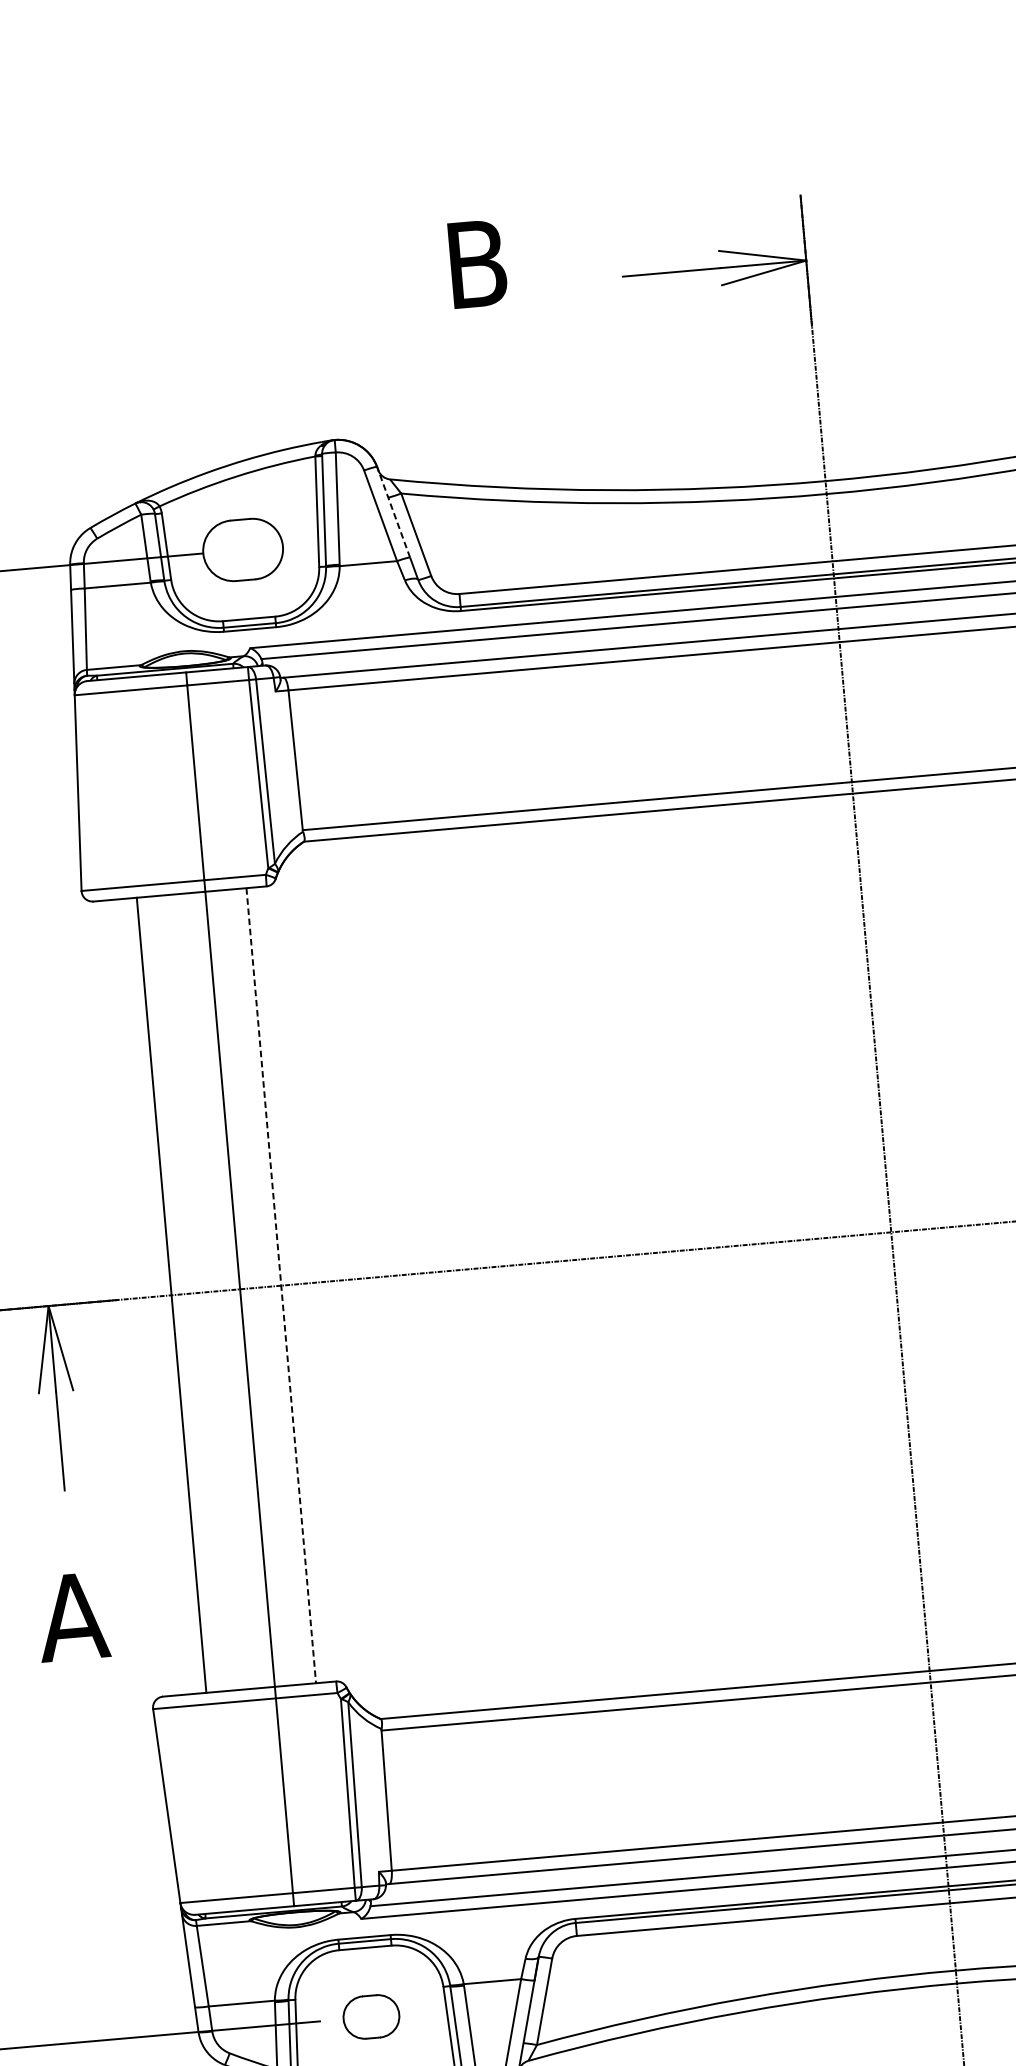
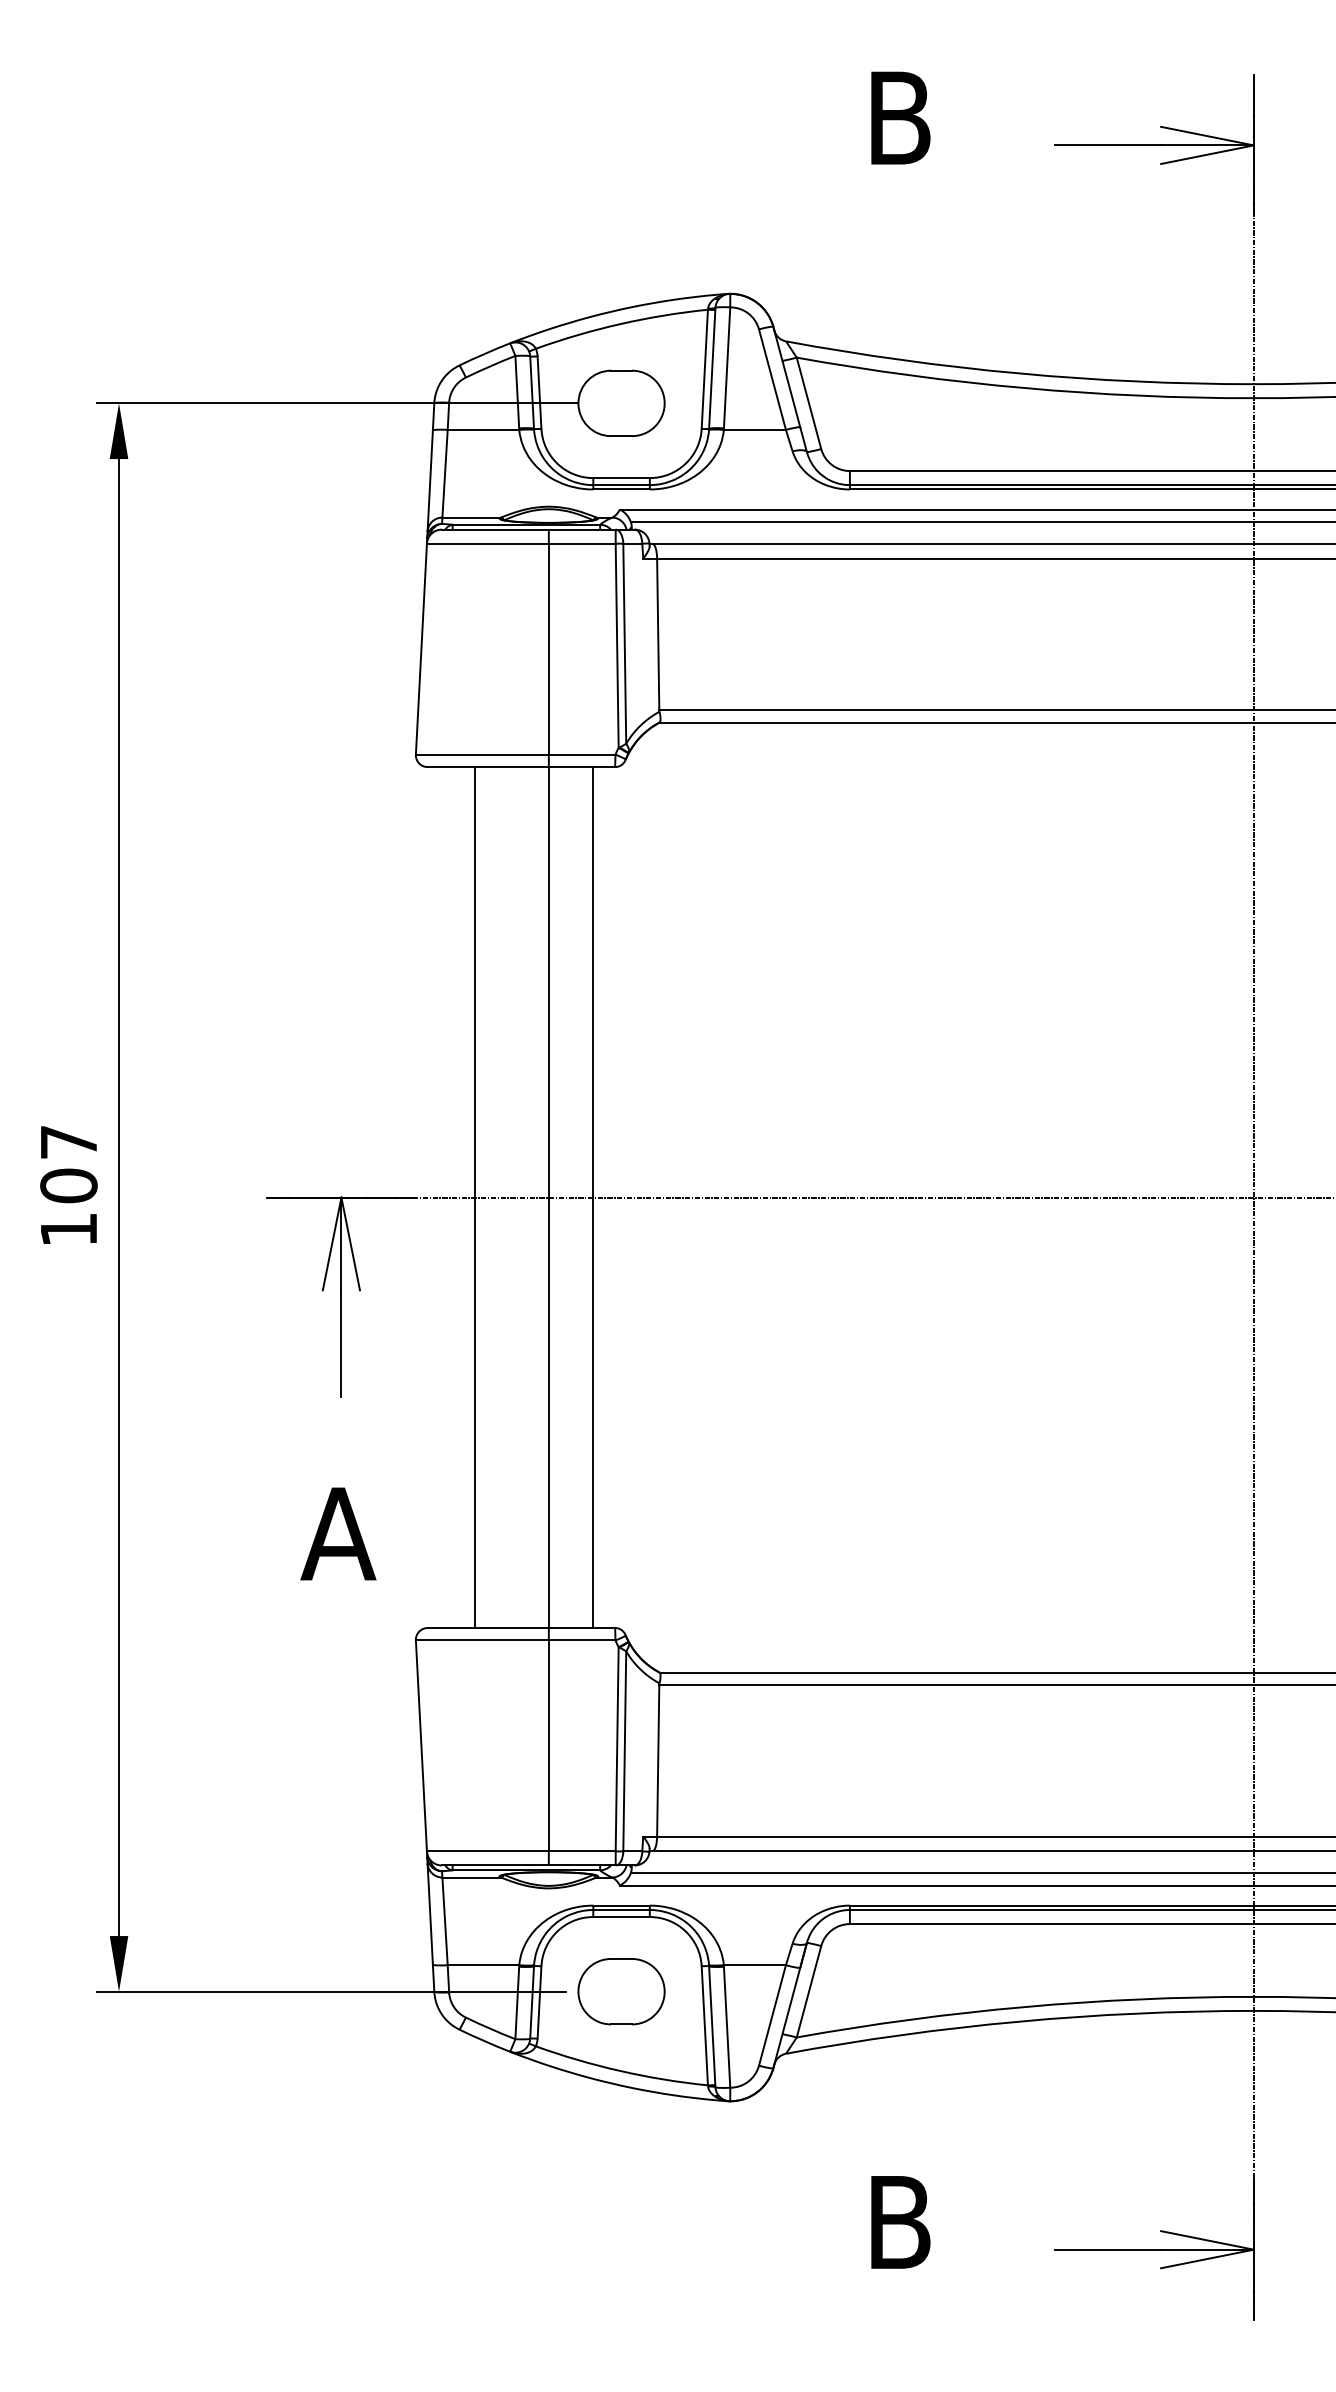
line: (393, 511) -> (786, 376), dashed -> solid
line: (281, 1286) -> (593, 1198), dashed -> solid
part: (371, 2016) -> (621, 1991), size x1.43

